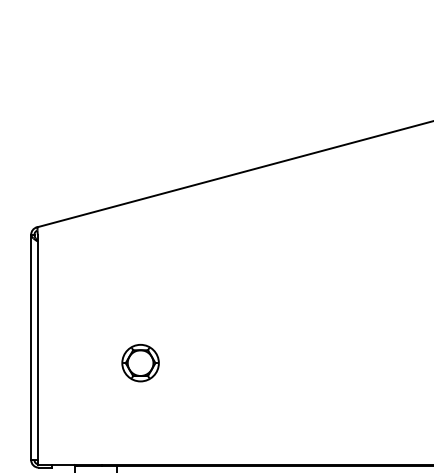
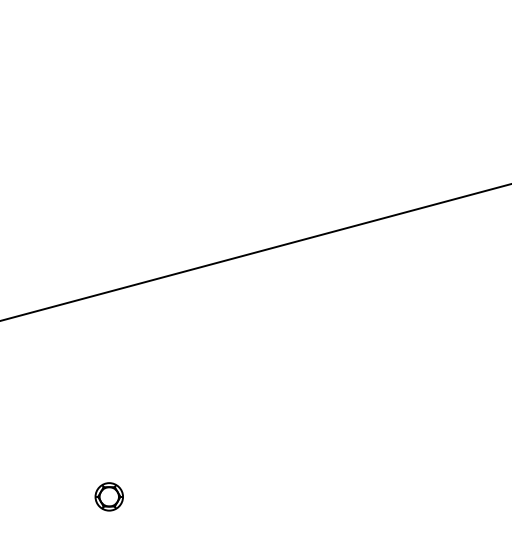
part: (140, 363) -> (109, 497), size x0.6

